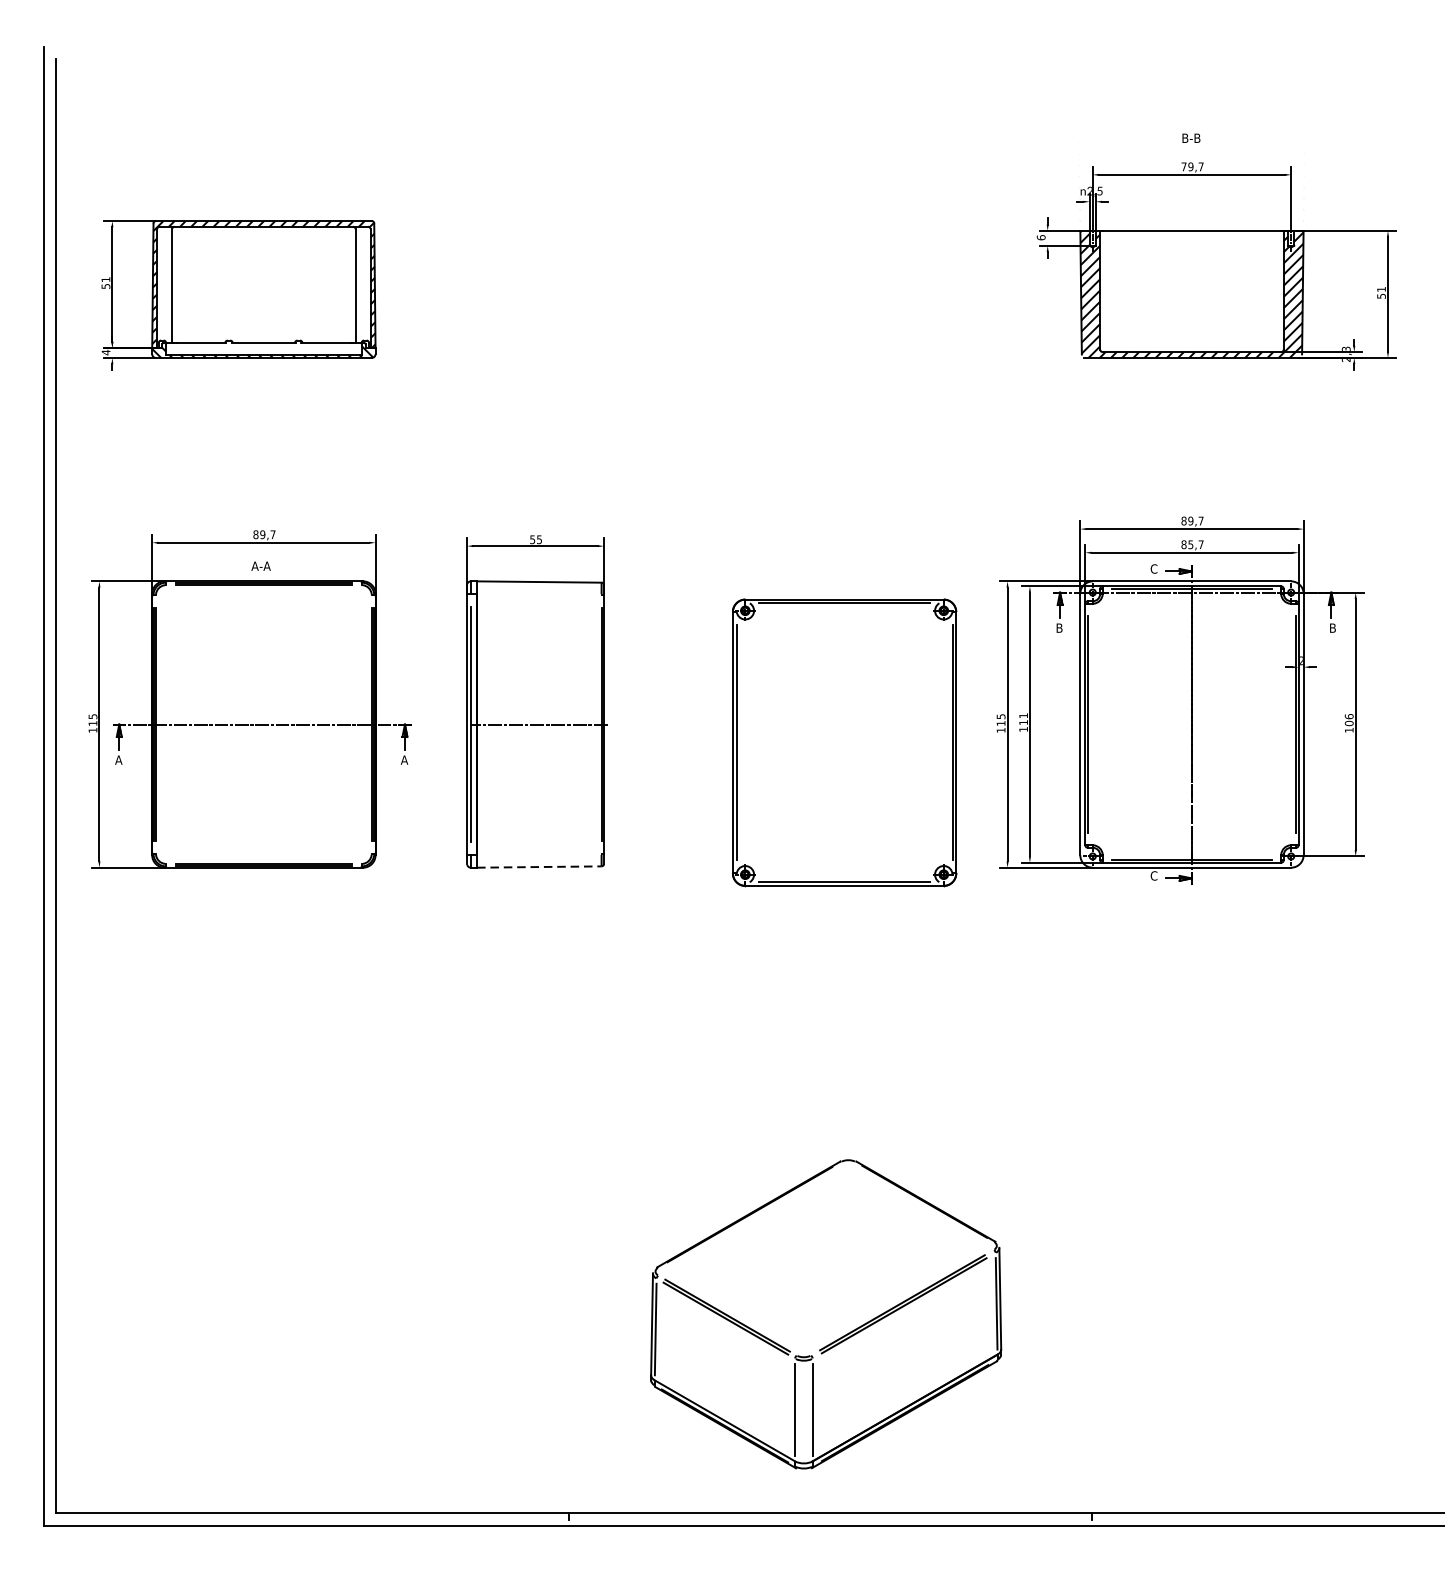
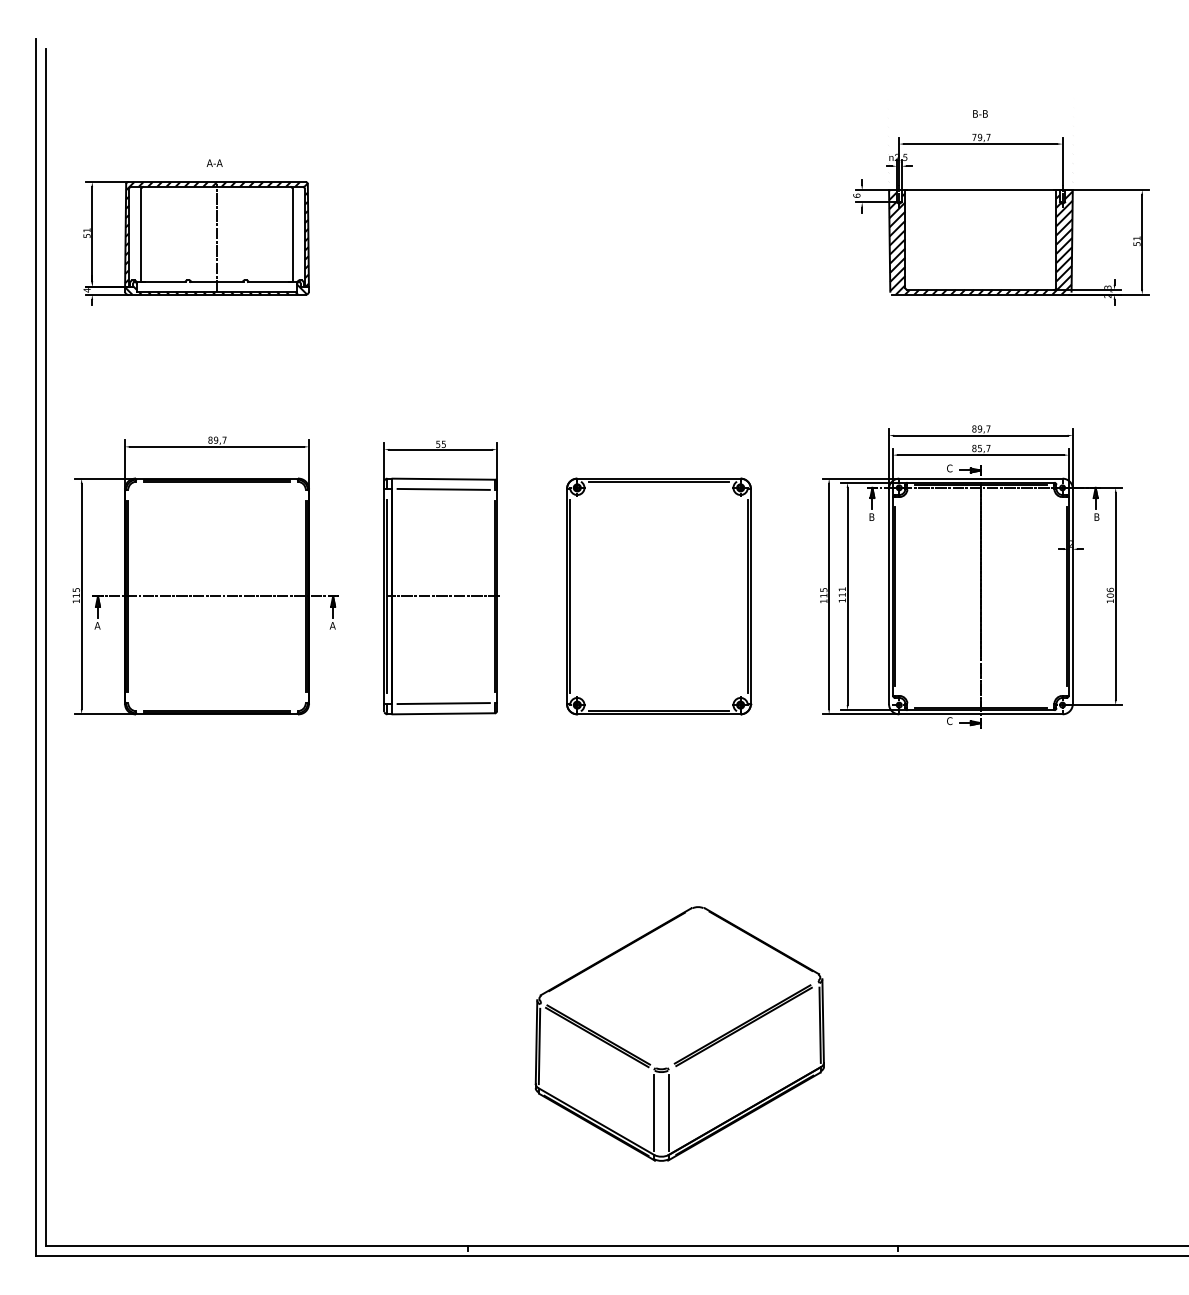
line: (264, 288) -> (217, 237), added
text: (260, 565) -> (214, 162), moved
line: (539, 593) -> (443, 488), added
part: (845, 742) -> (659, 596), moved
line: (539, 854) -> (443, 703), added
line: (540, 866) -> (444, 713), dashed -> solid
part: (825, 1313) -> (679, 1033), moved

